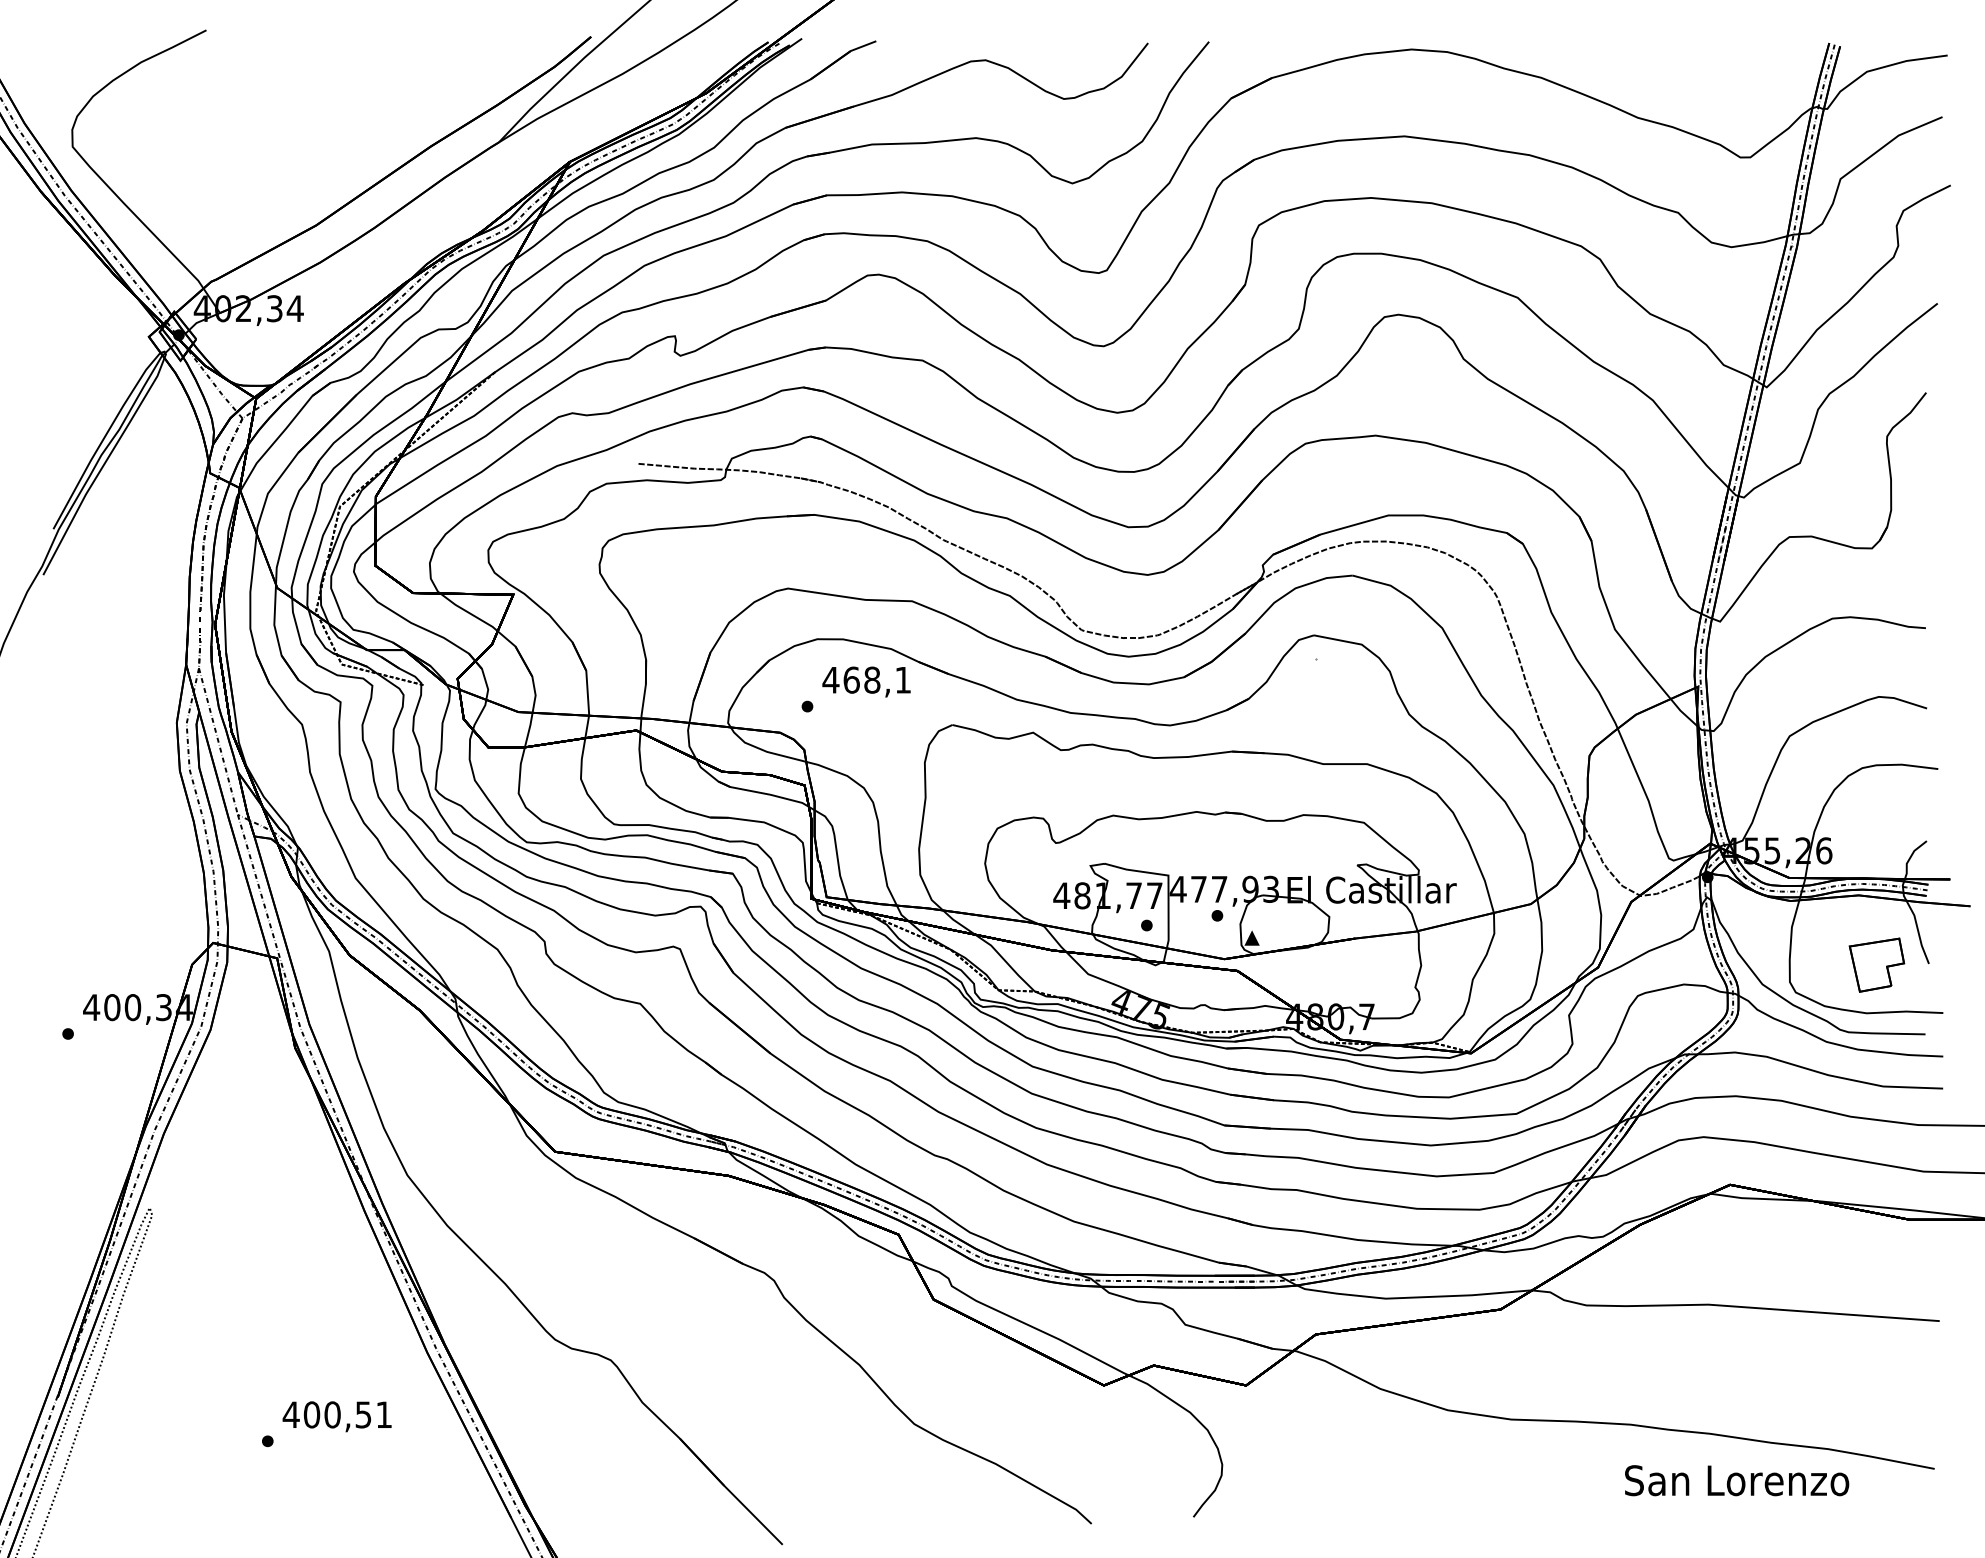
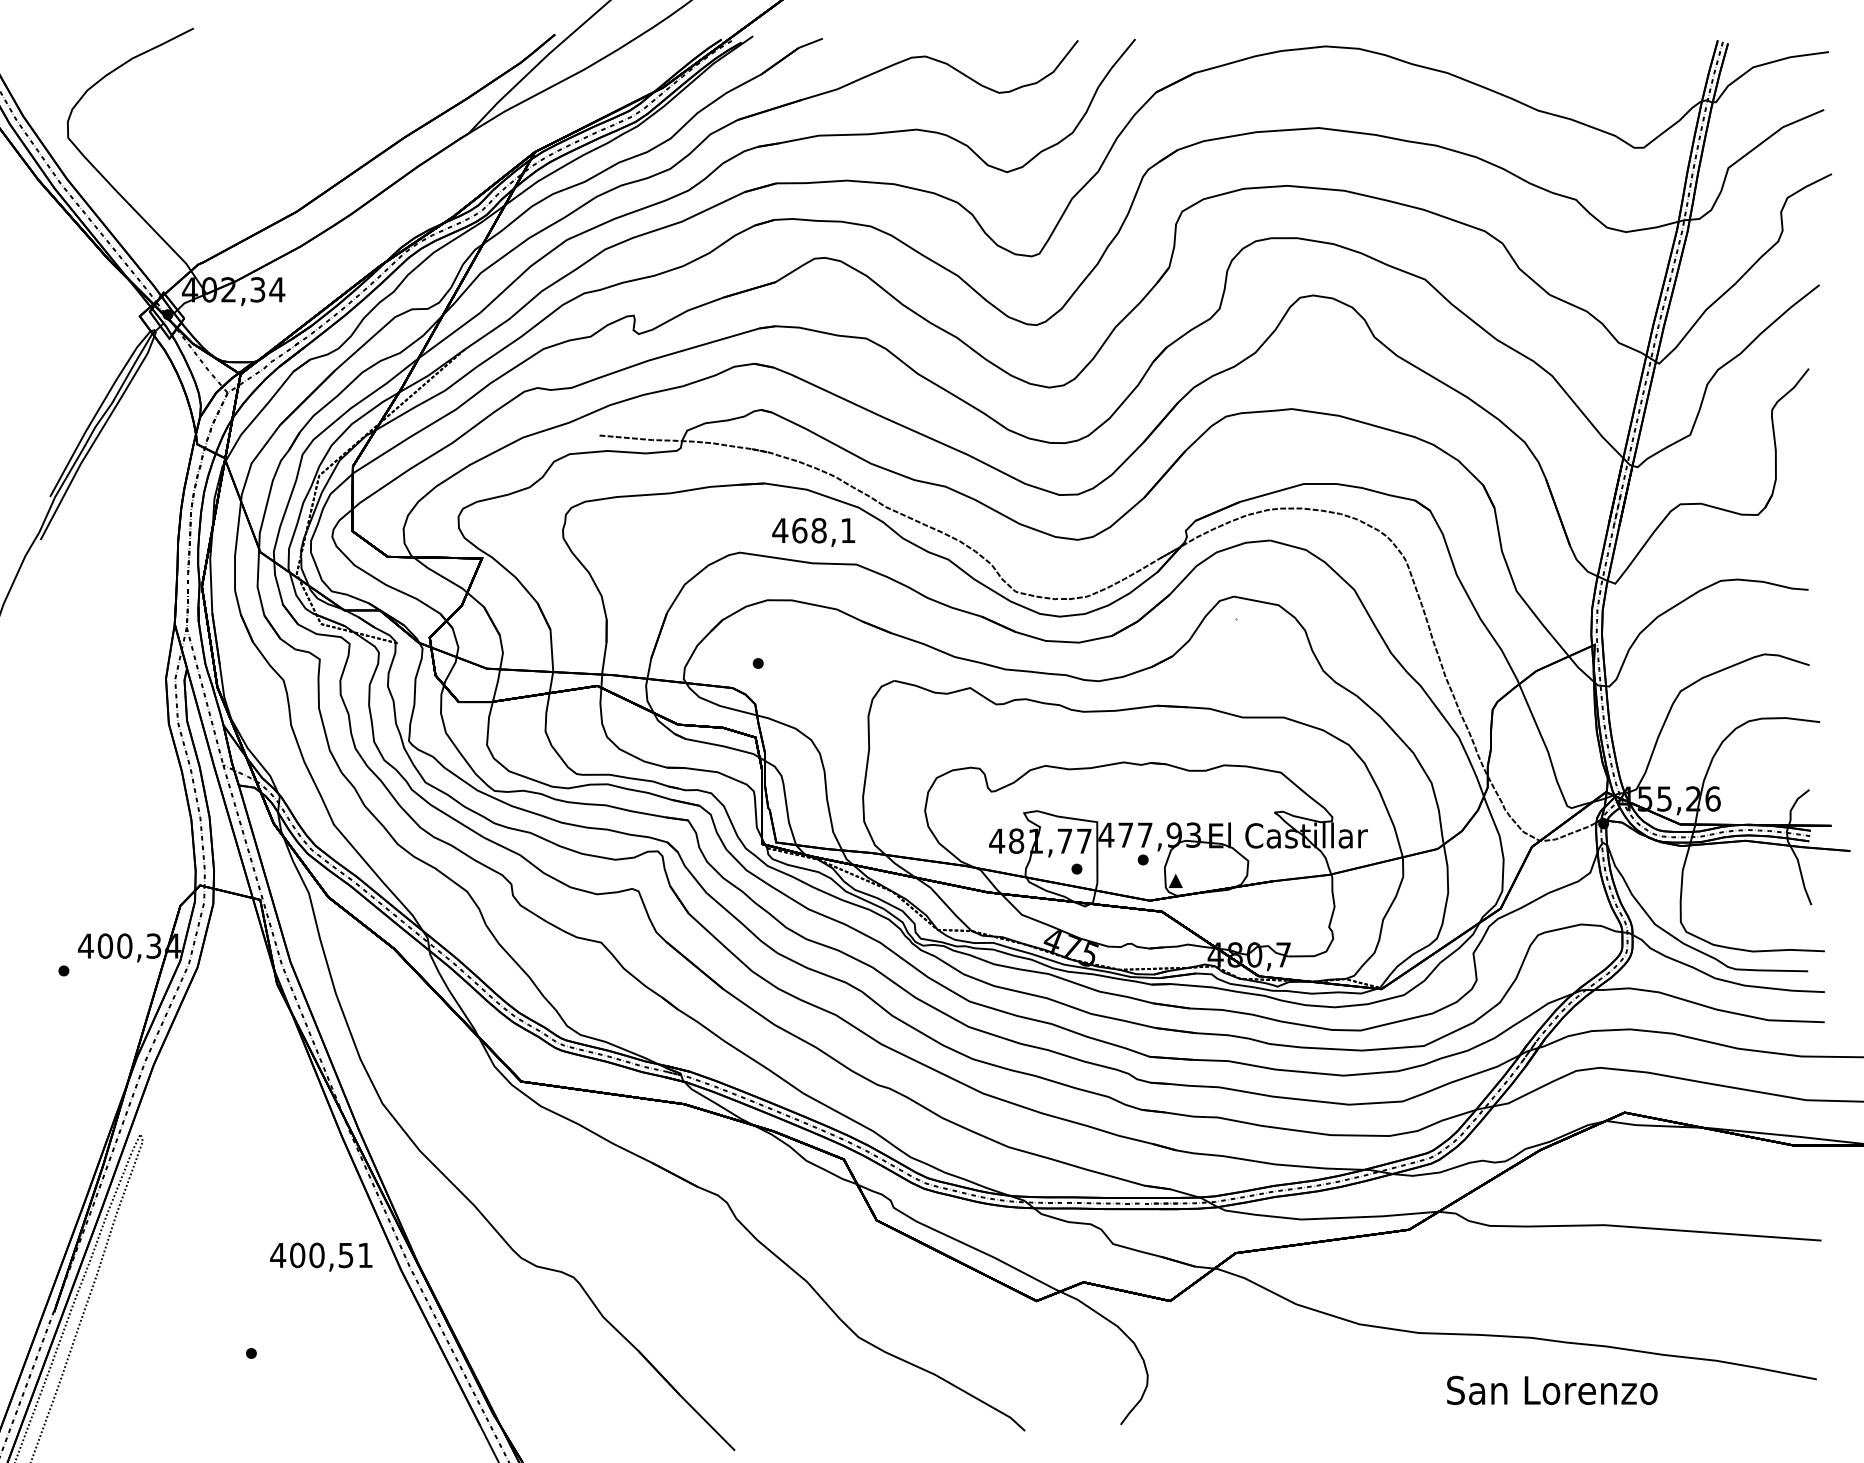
text: (866, 681) -> (813, 531), moved
part: (1876, 964) -> (1762, 905), removed
text: (336, 1416) -> (320, 1256), moved
text: (1737, 1480) -> (1552, 1390), moved

